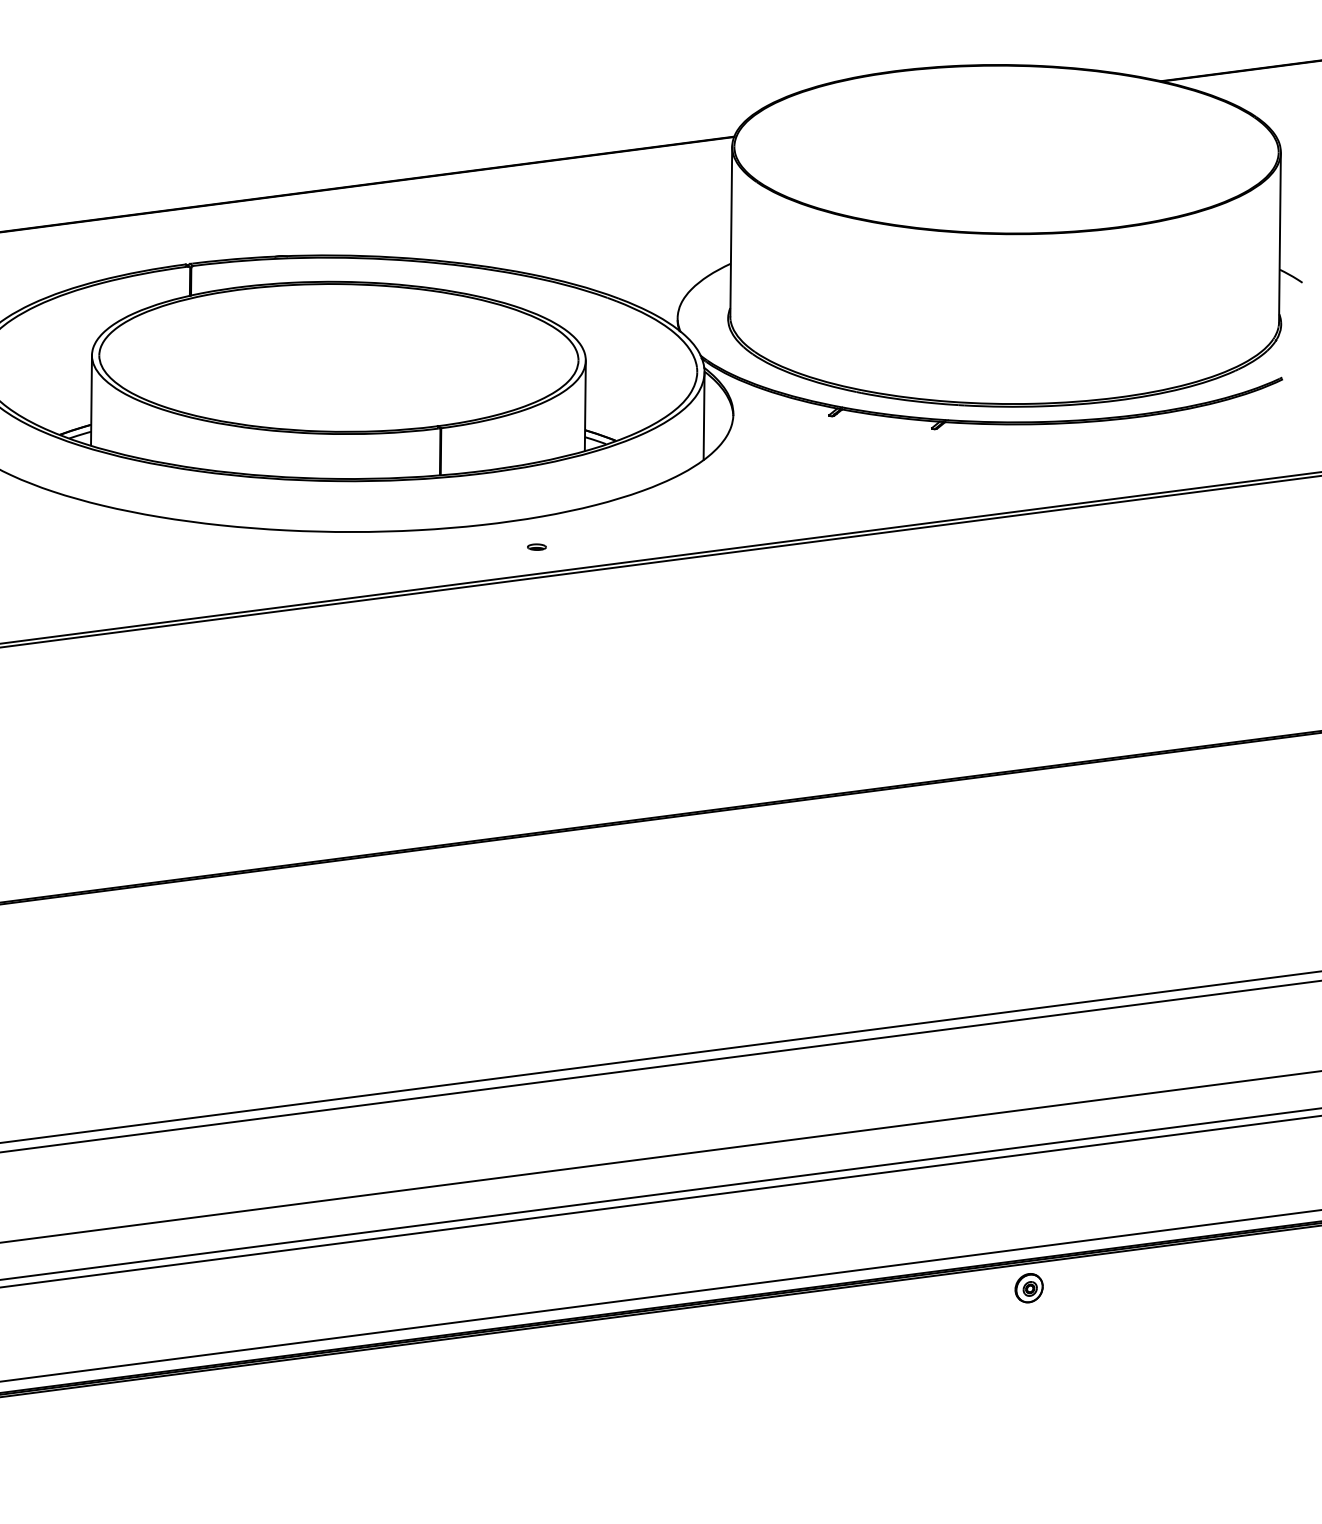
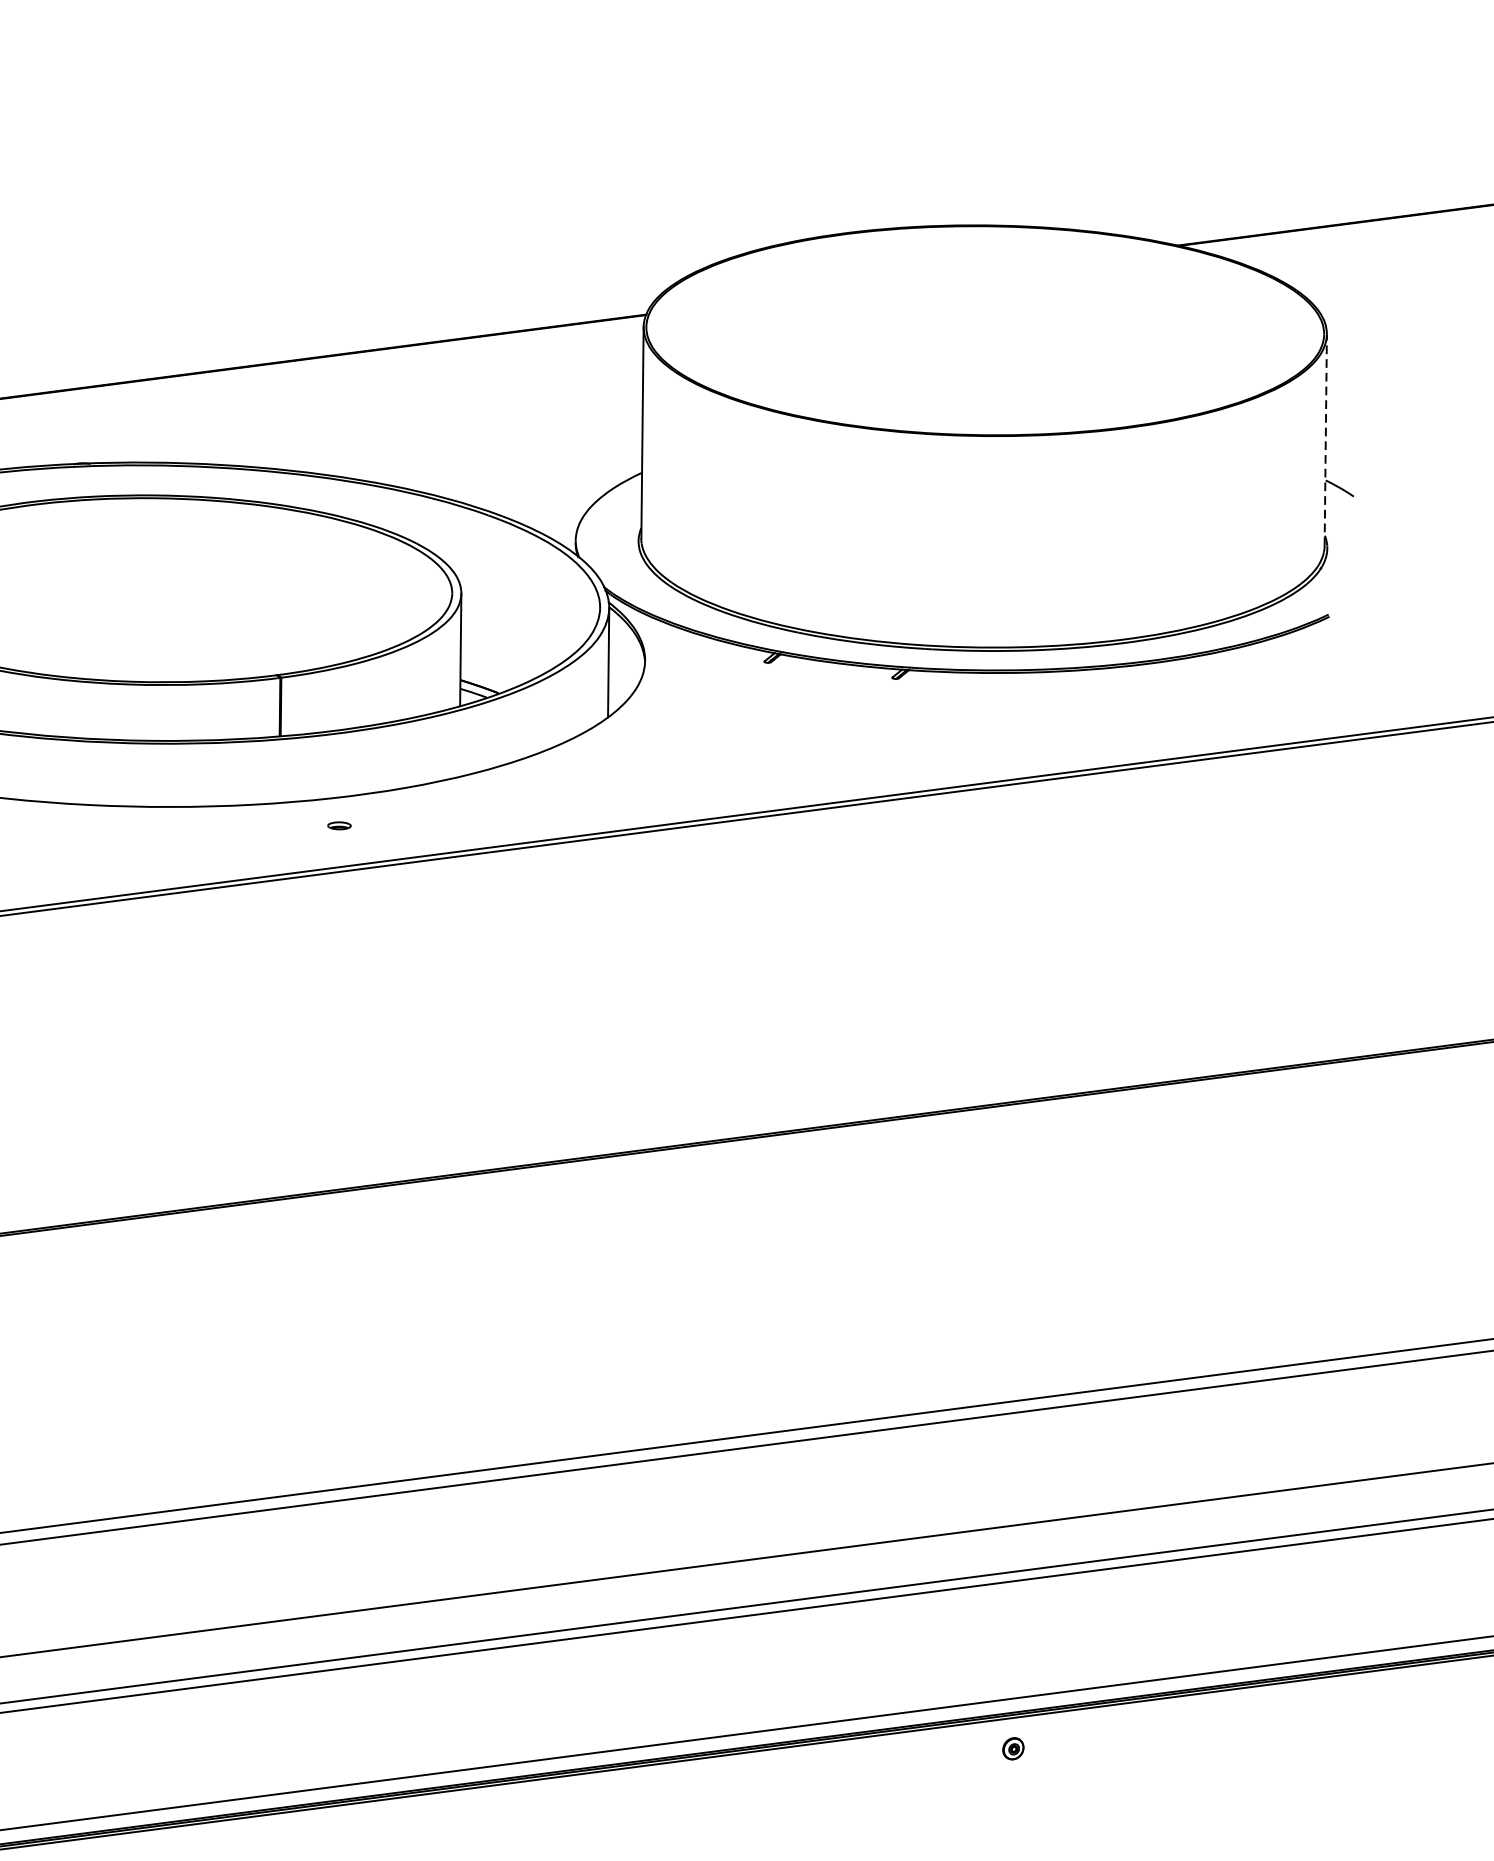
line: (1279, 237) -> (1325, 440), solid -> dashed
part: (536, 546) -> (338, 825), moved
part: (1028, 1288) -> (1012, 1749), size x0.6

